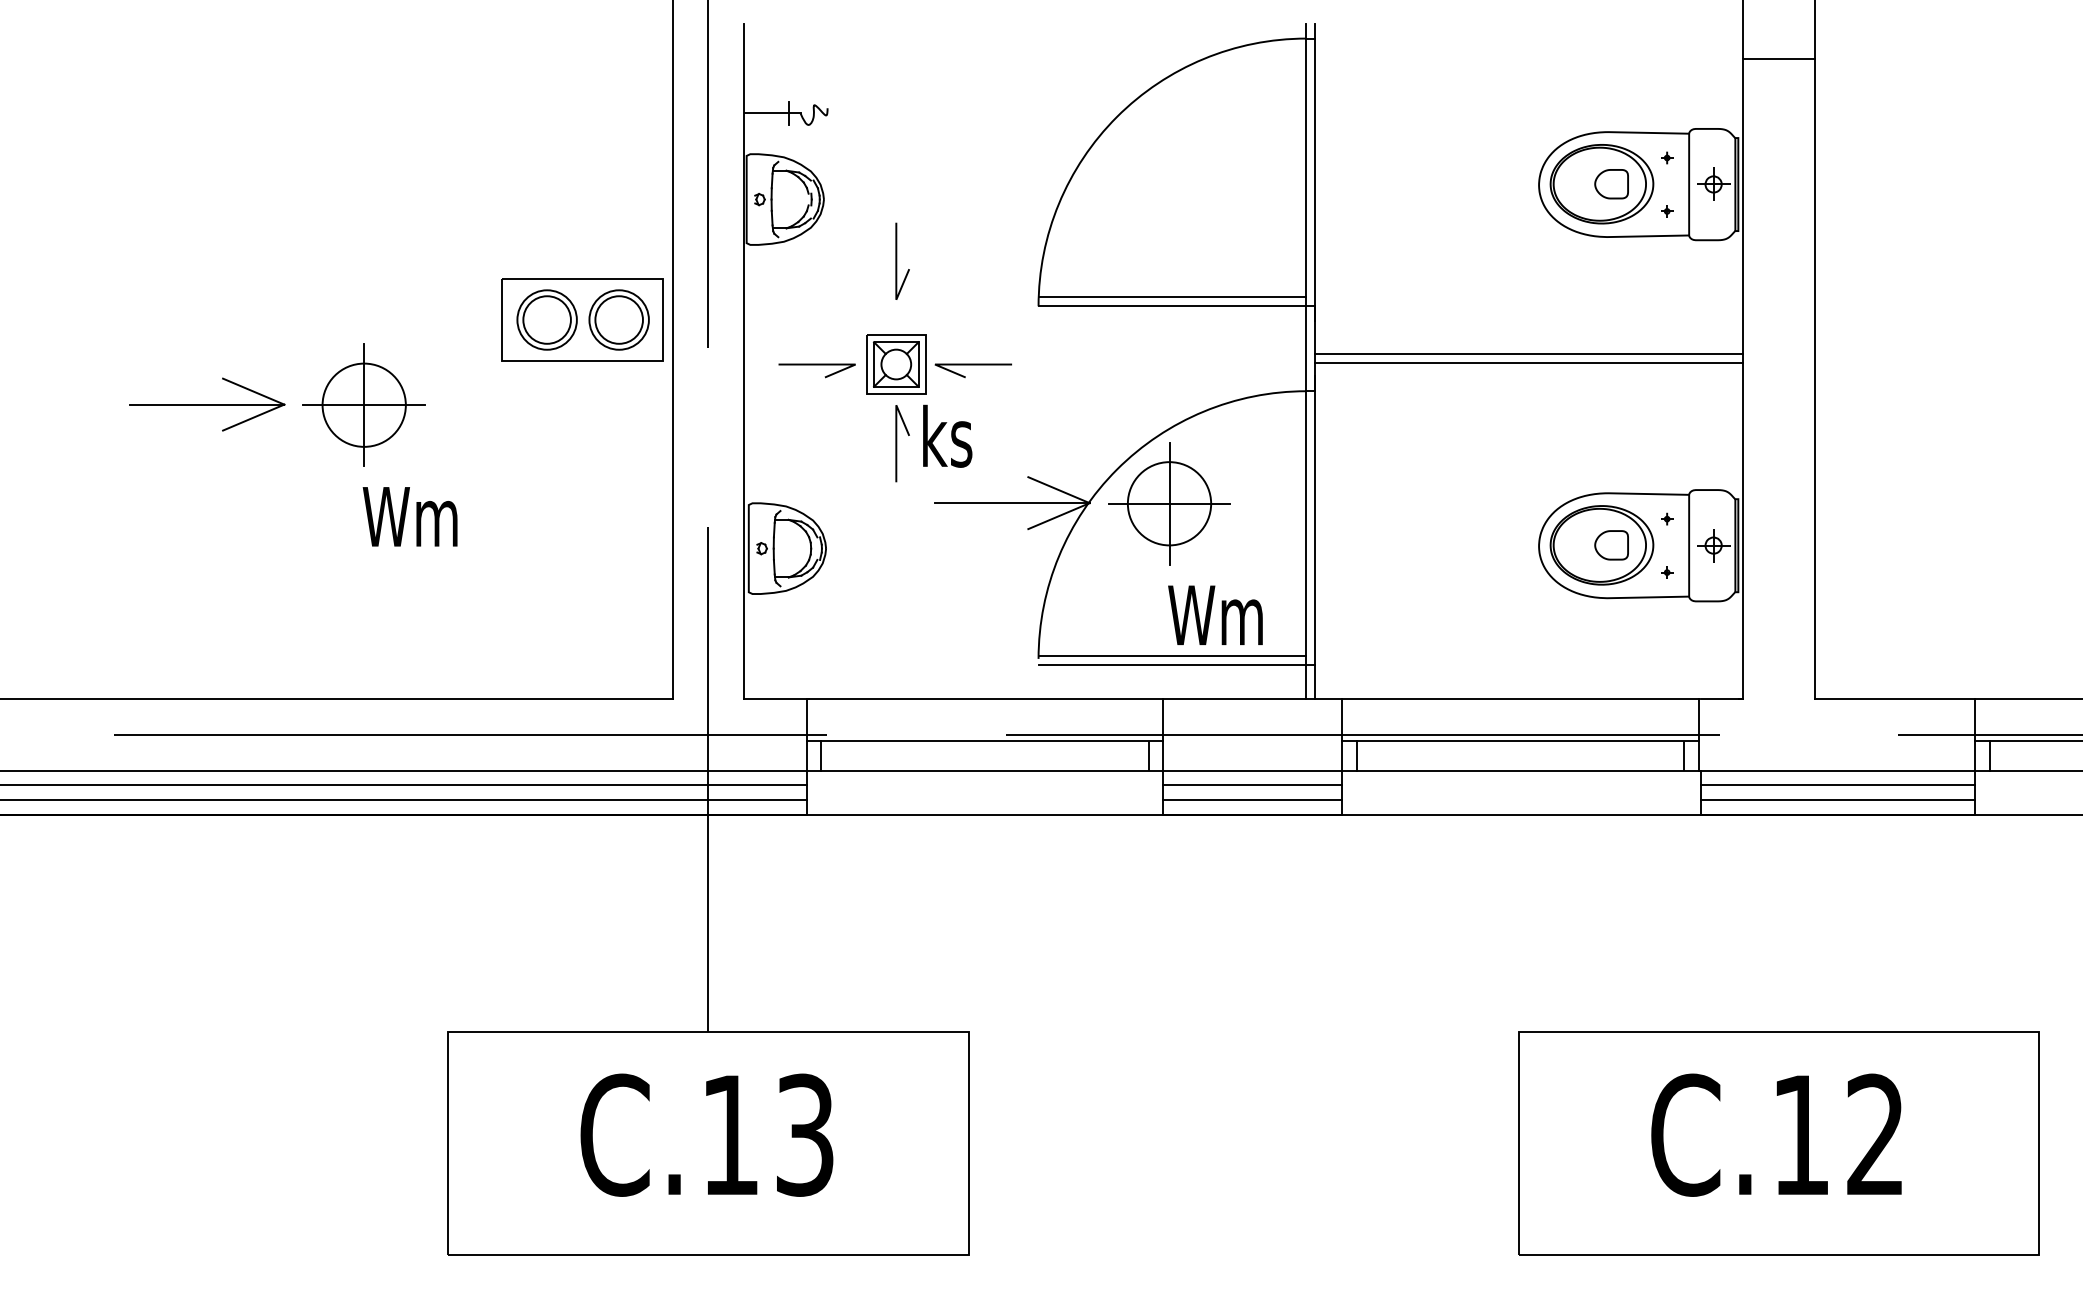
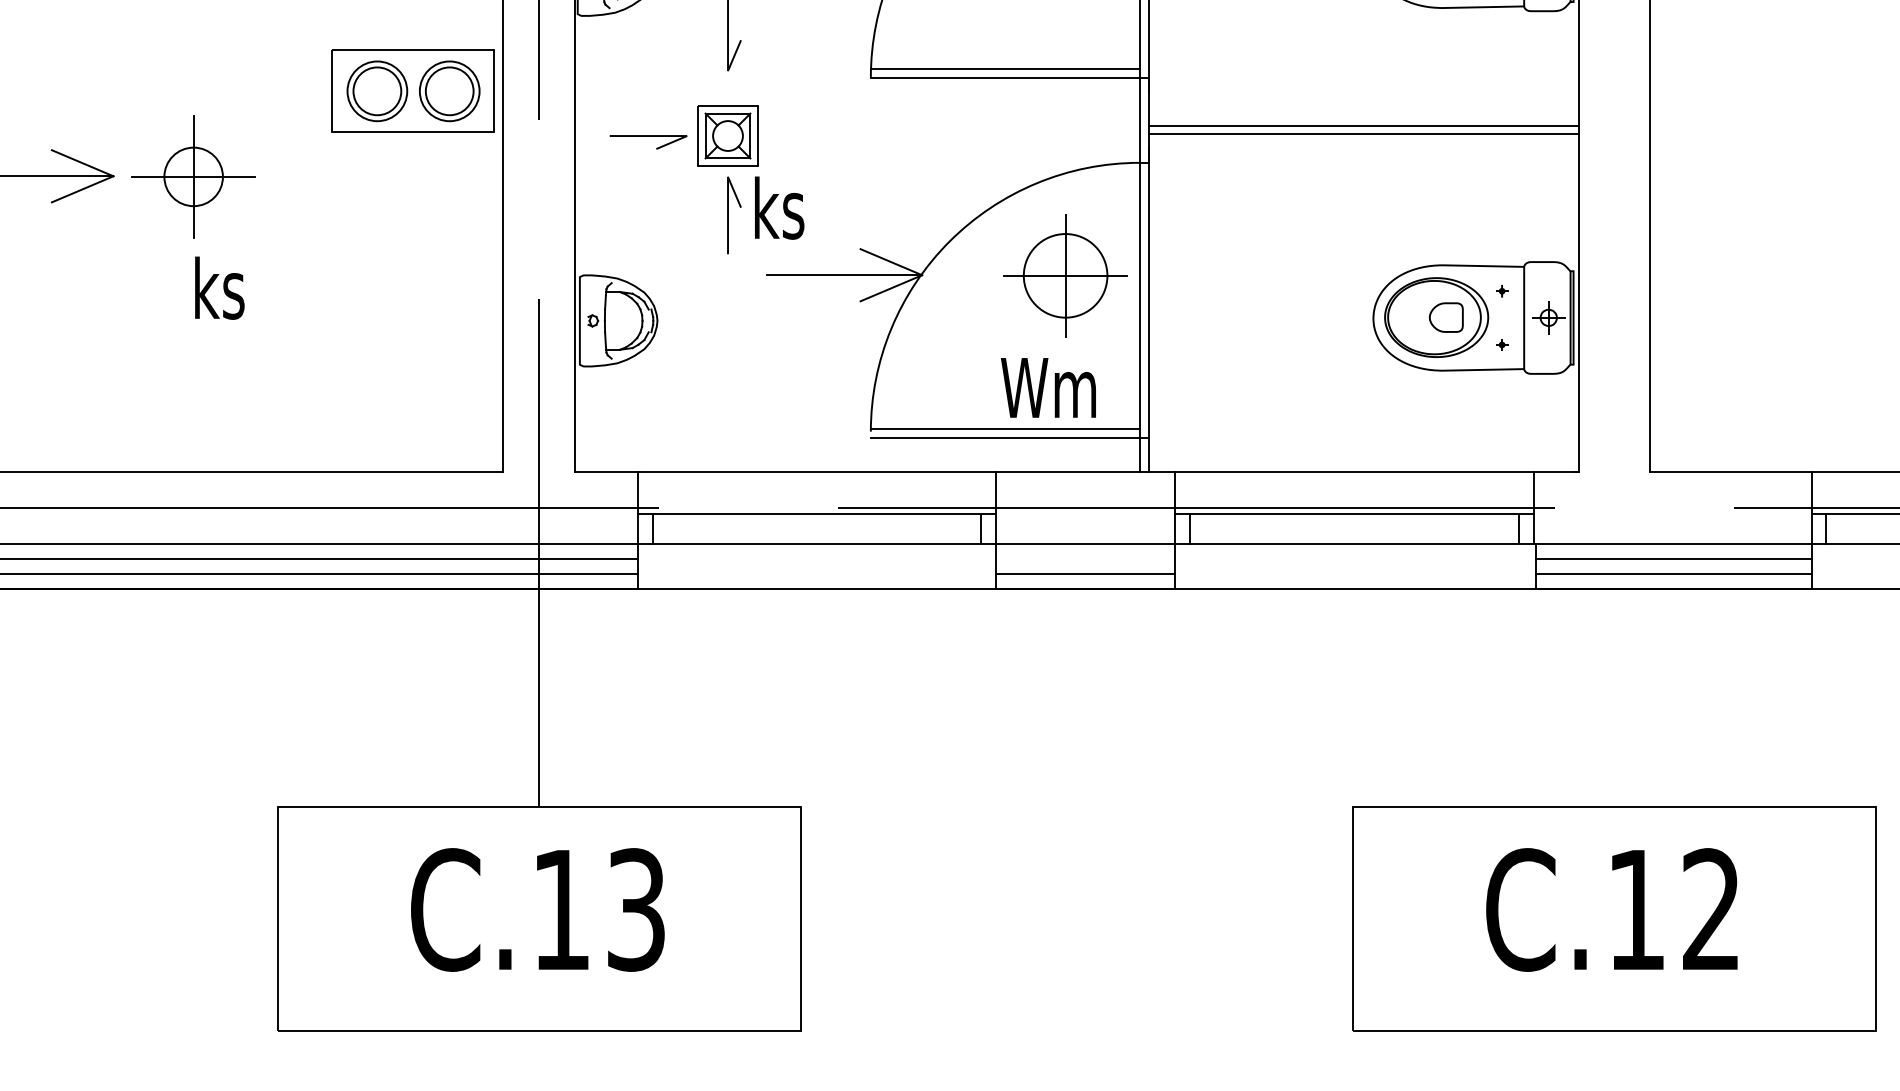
line: (972, 365) -> (804, 137), removed
circle: (363, 404) -> (192, 176), size x0.7
part: (1169, 503) -> (1065, 275), moved
text: (409, 515) -> (239, 287), Wm -> ks
line: (1252, 785) -> (1085, 558), removed

